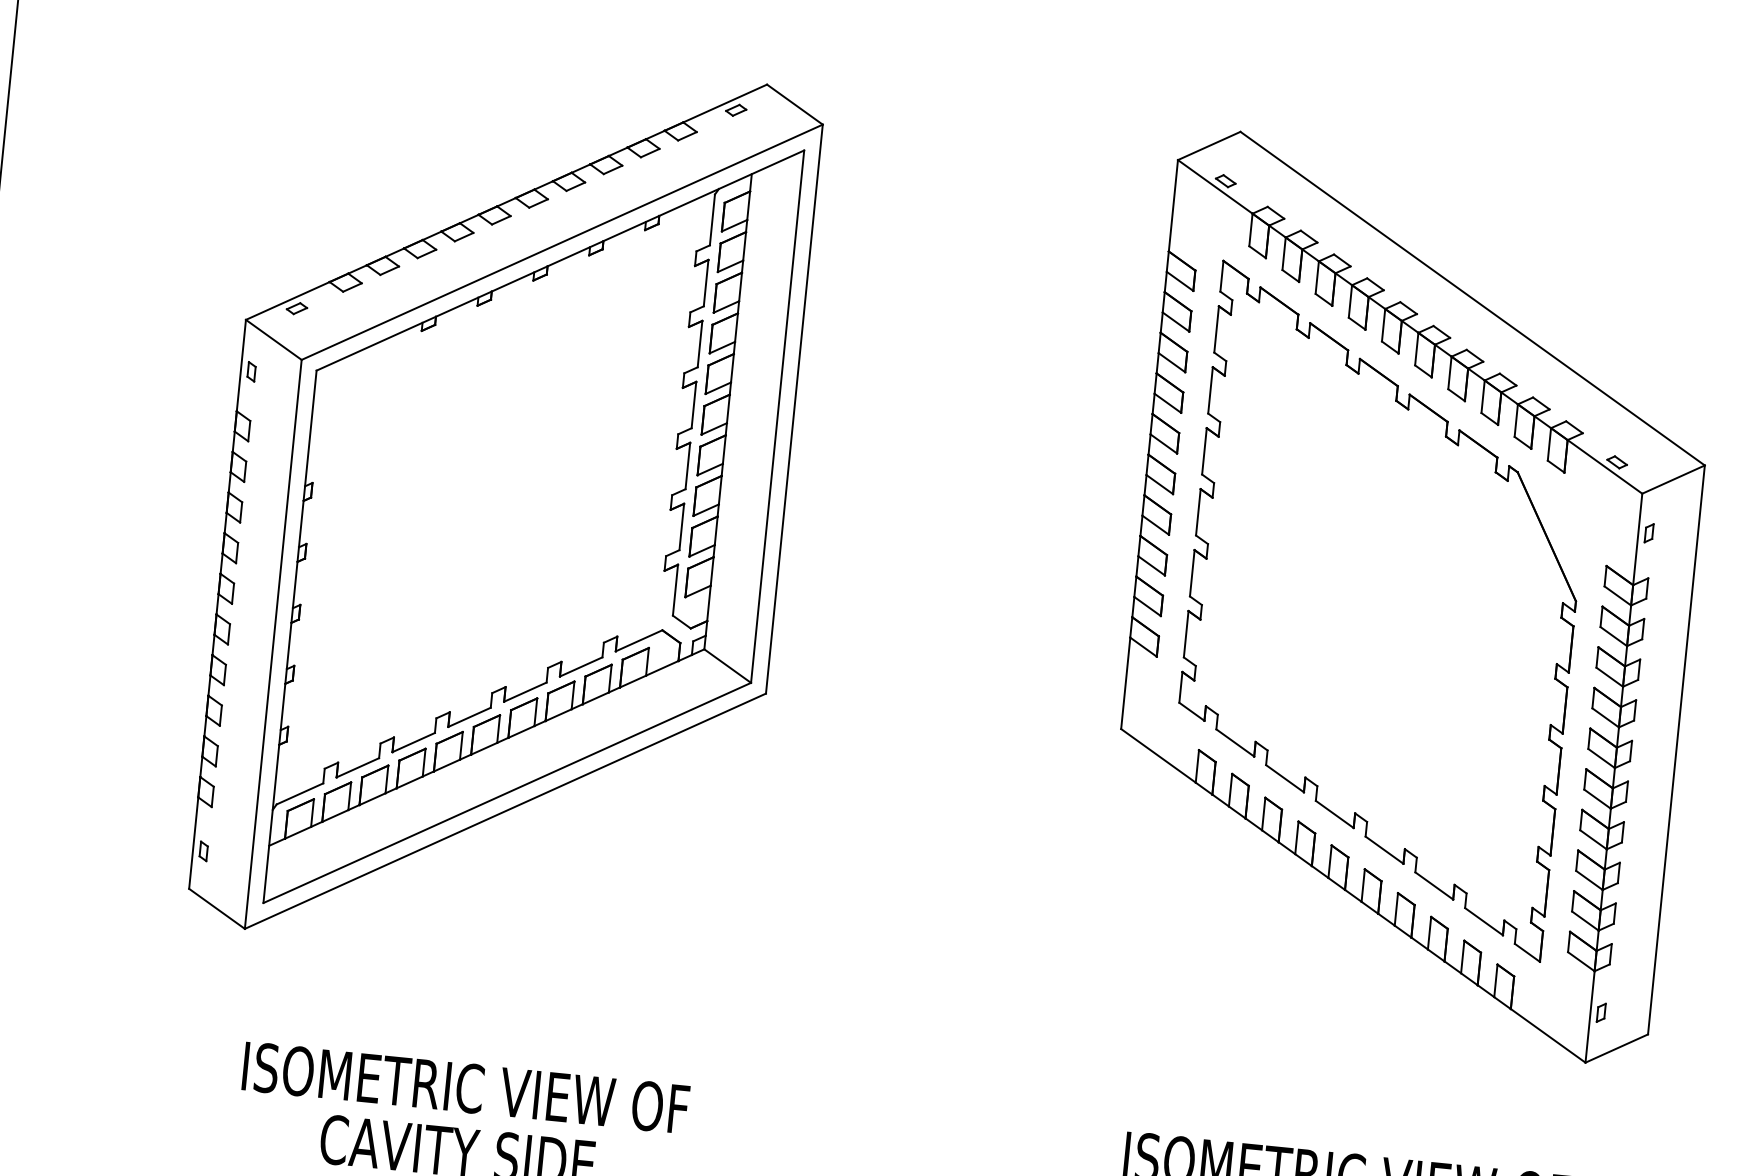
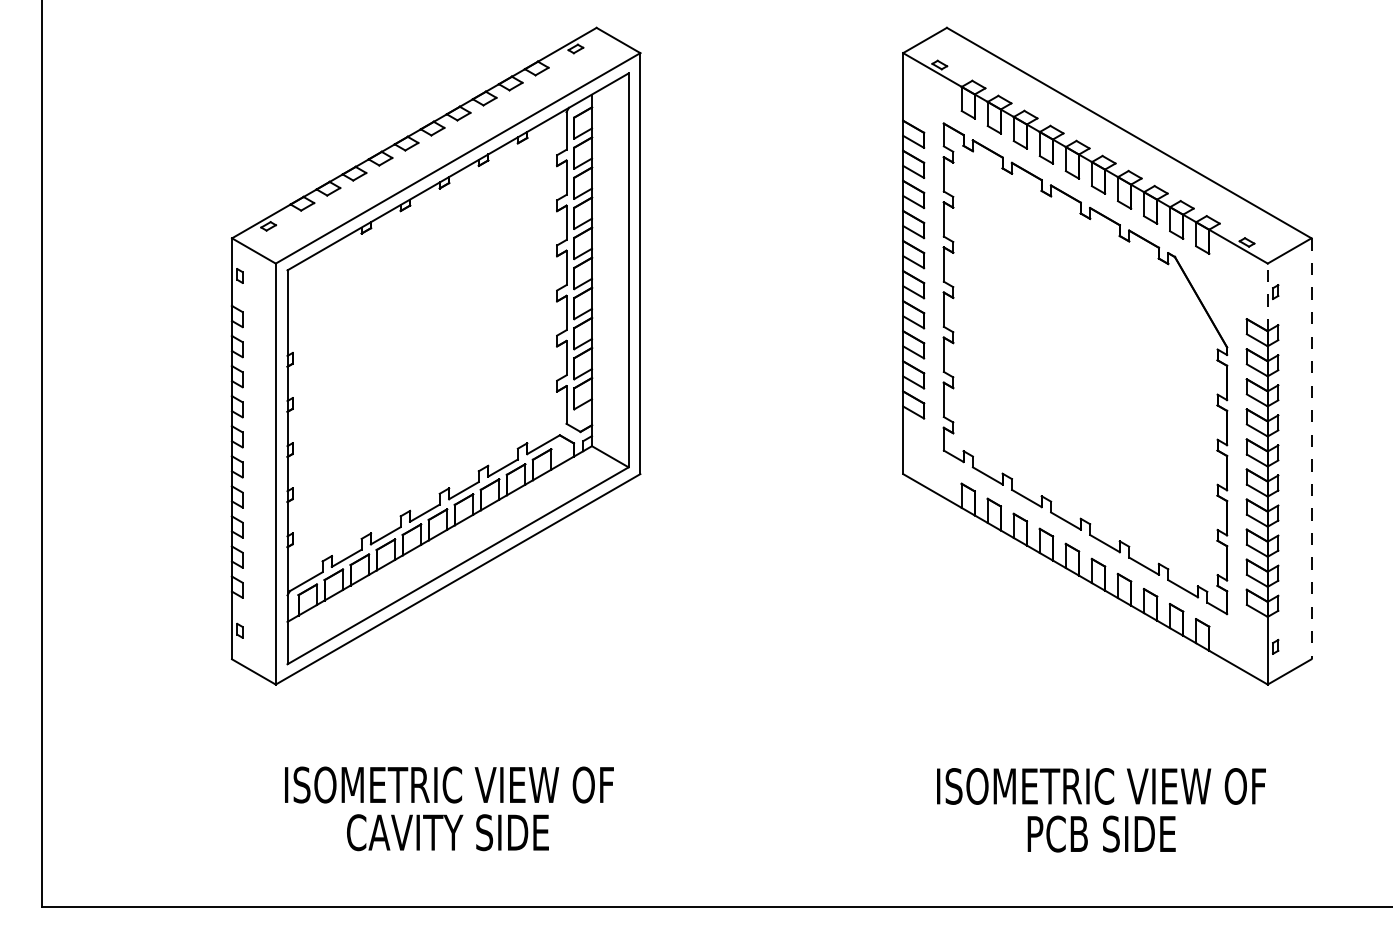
line: (1637, 539) -> (1267, 297), solid -> dashed
line: (1676, 750) -> (1311, 449), solid -> dashed

